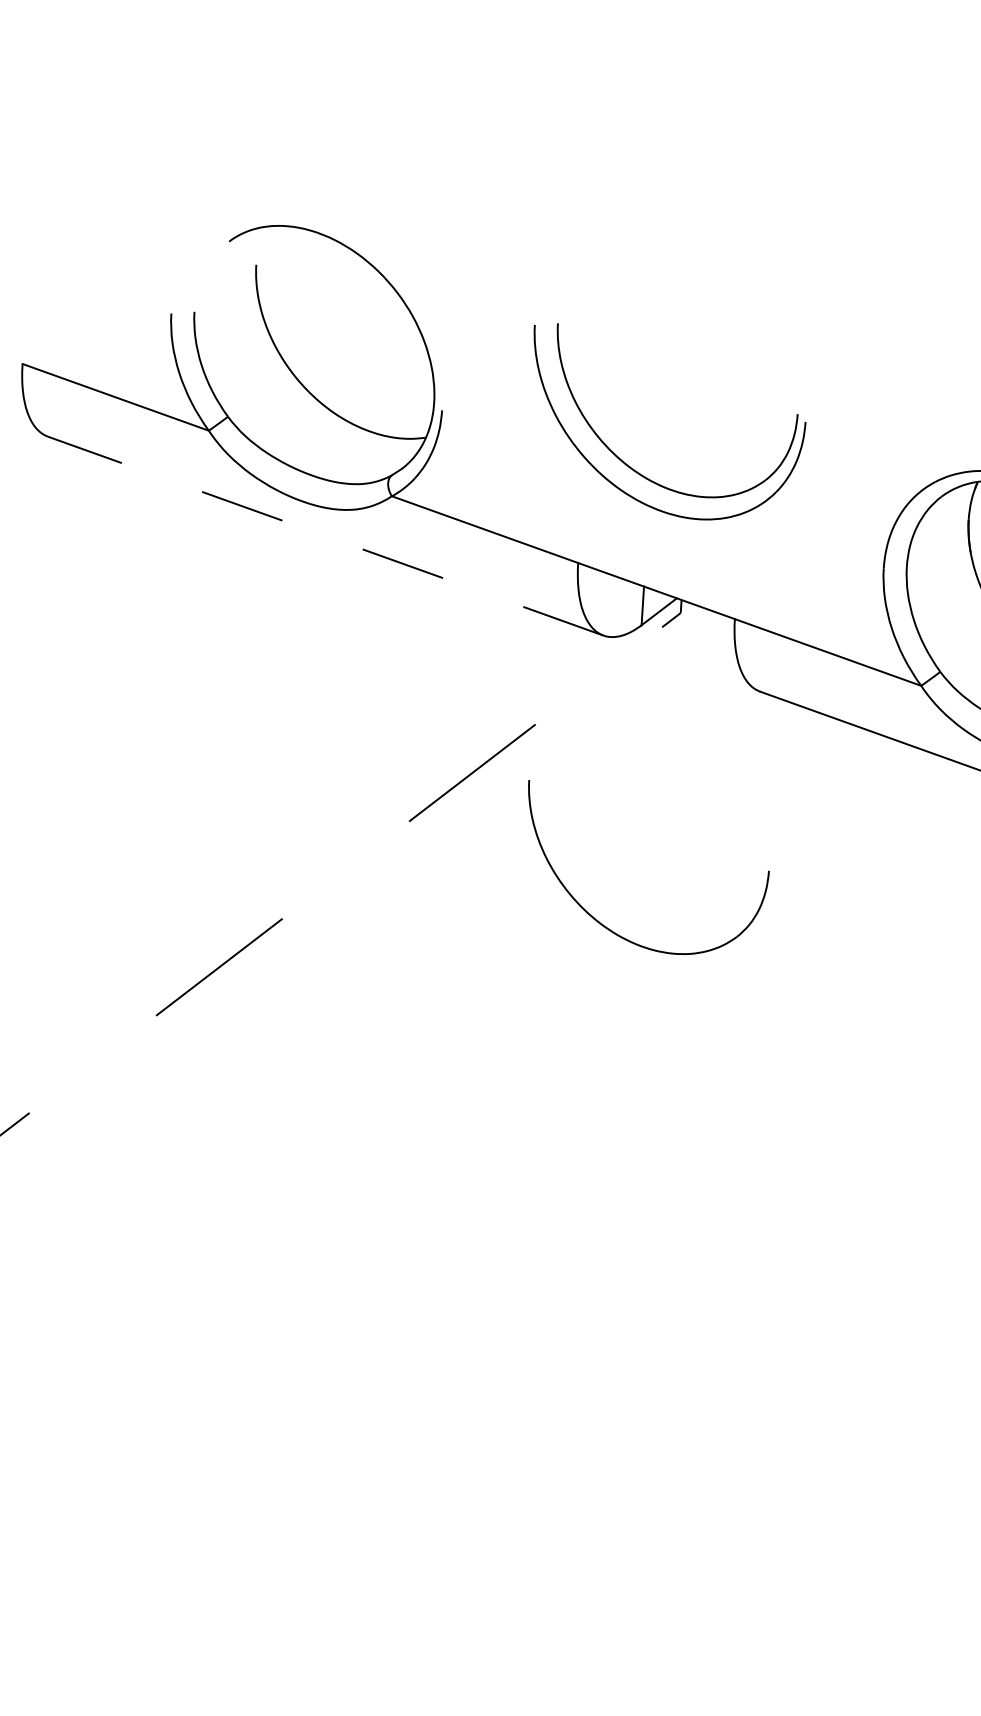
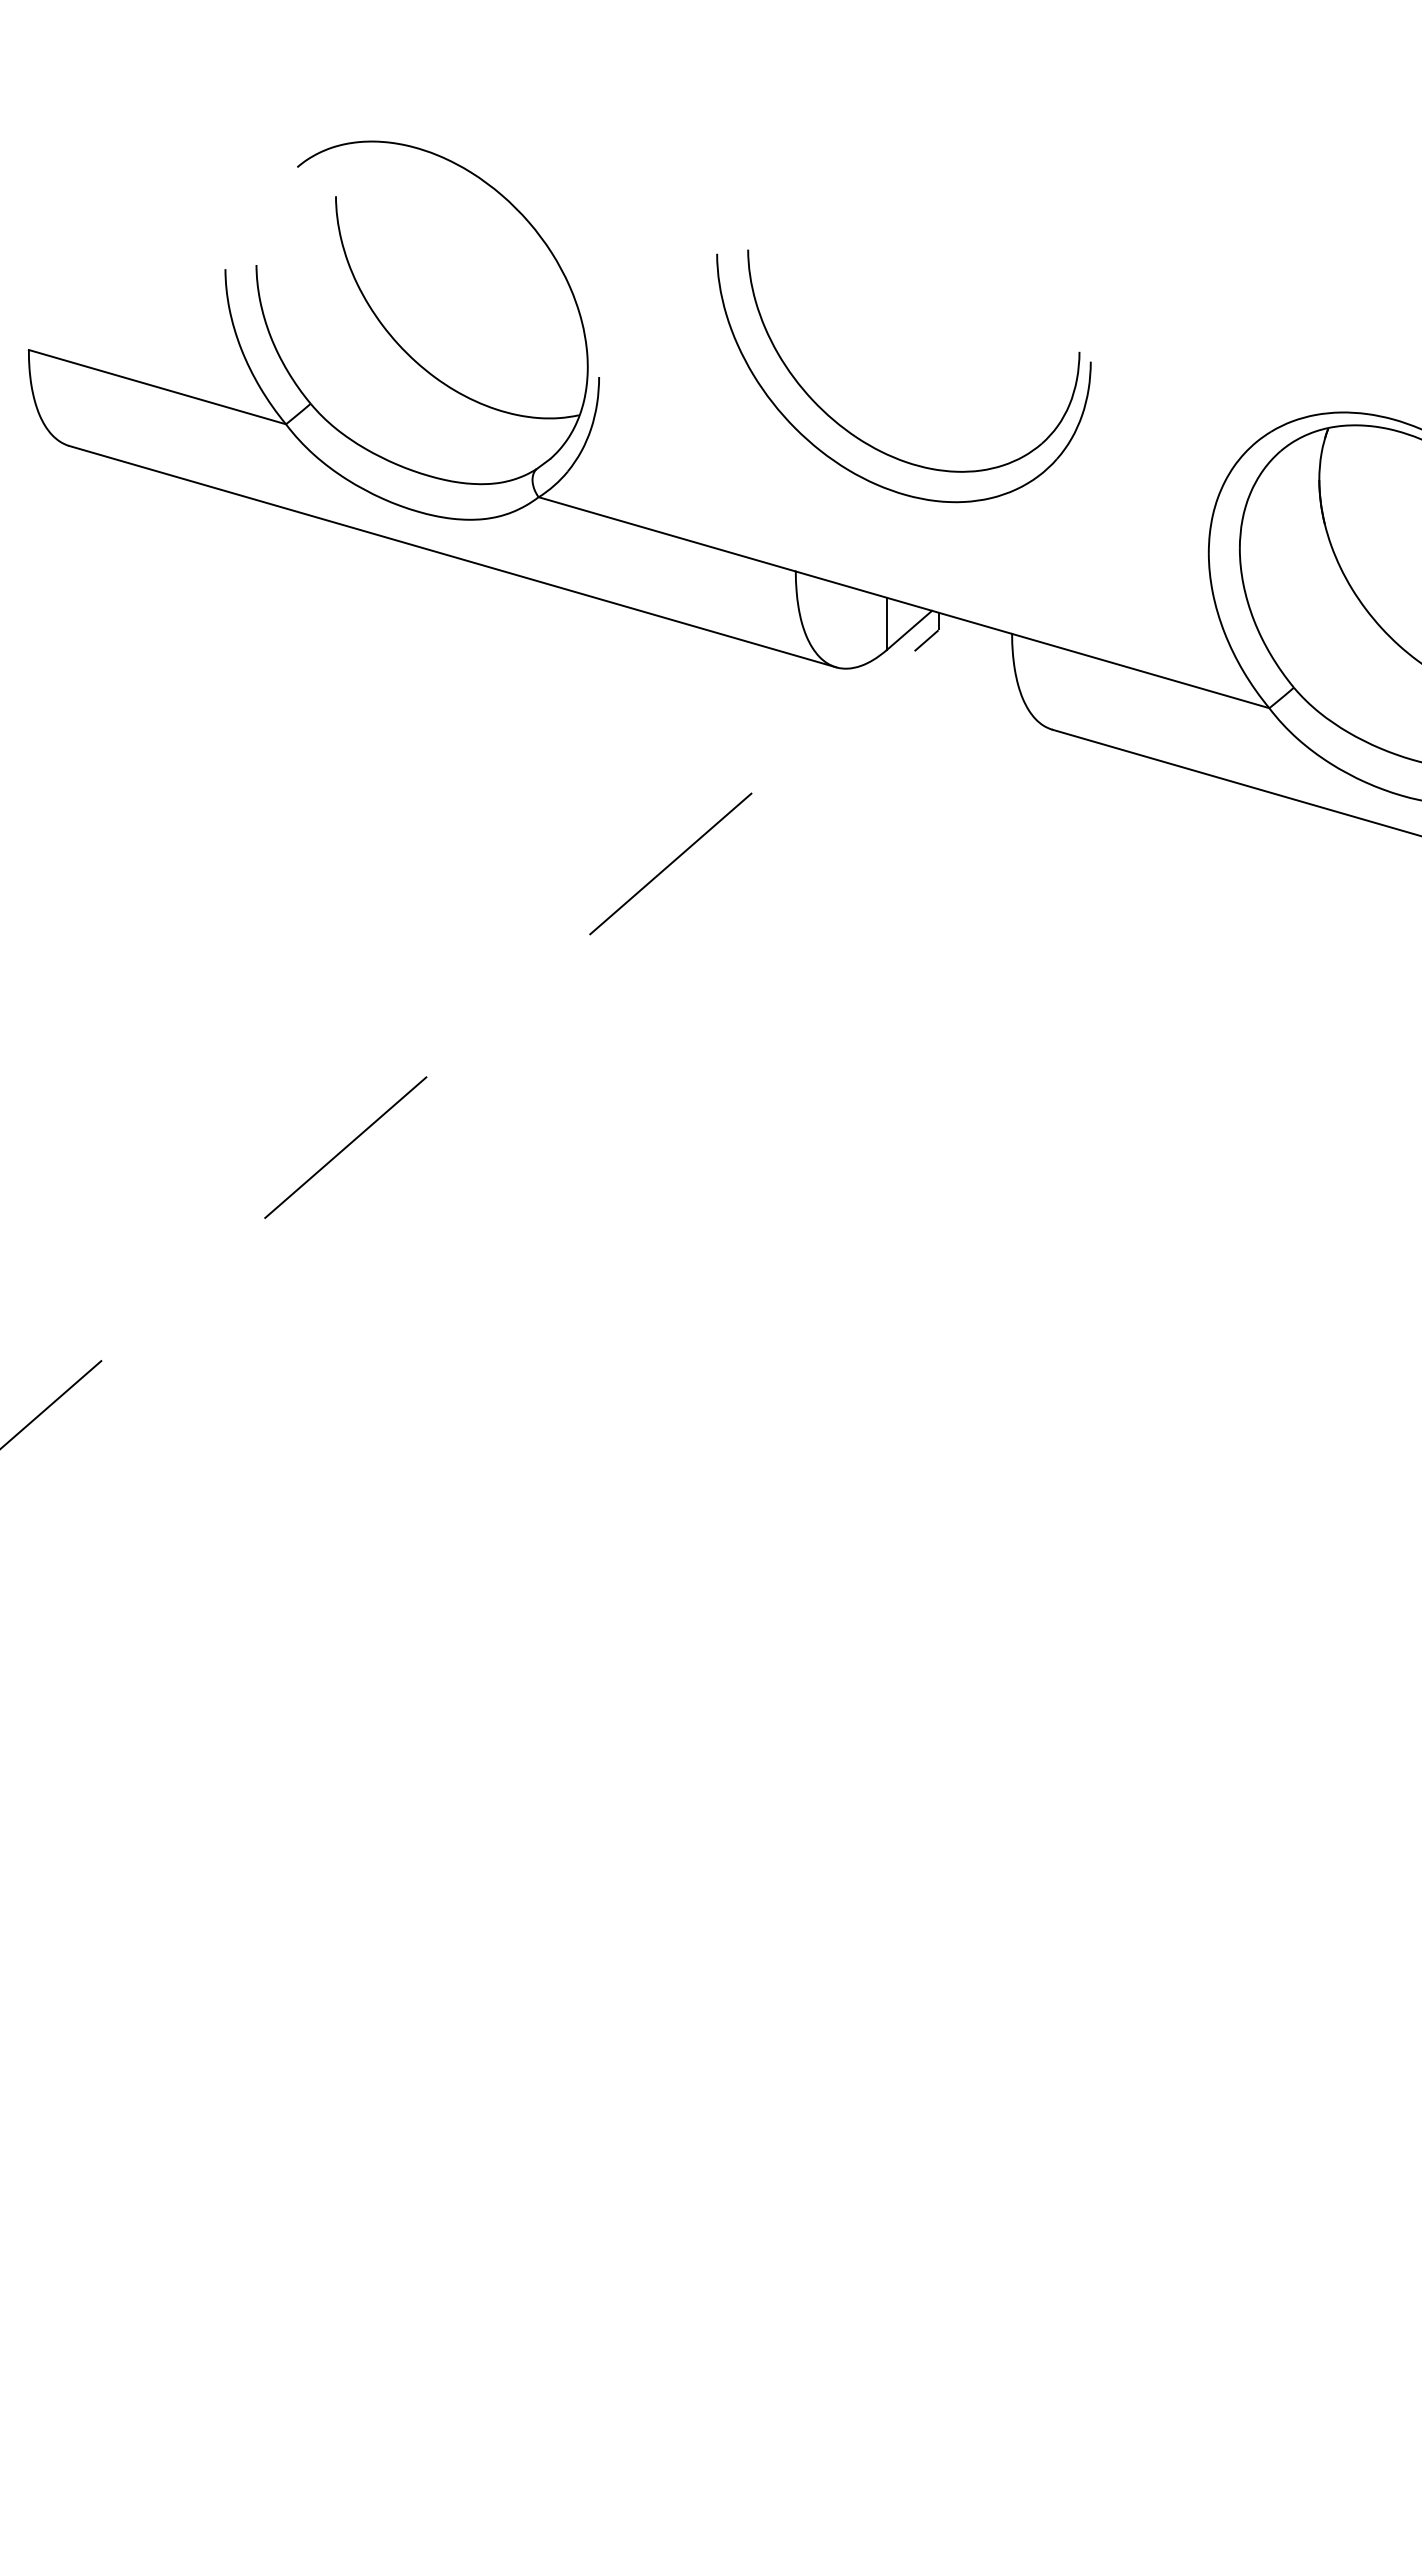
line: (325, 536) -> (452, 556), dashed -> solid
part: (606, 927) -> (865, 1060), removed

